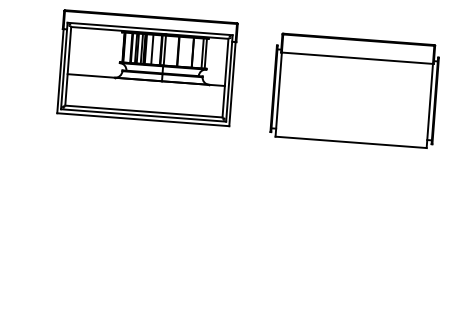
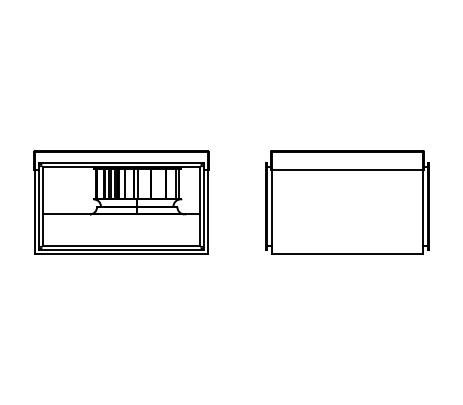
part: (147, 68) -> (121, 202), moved

